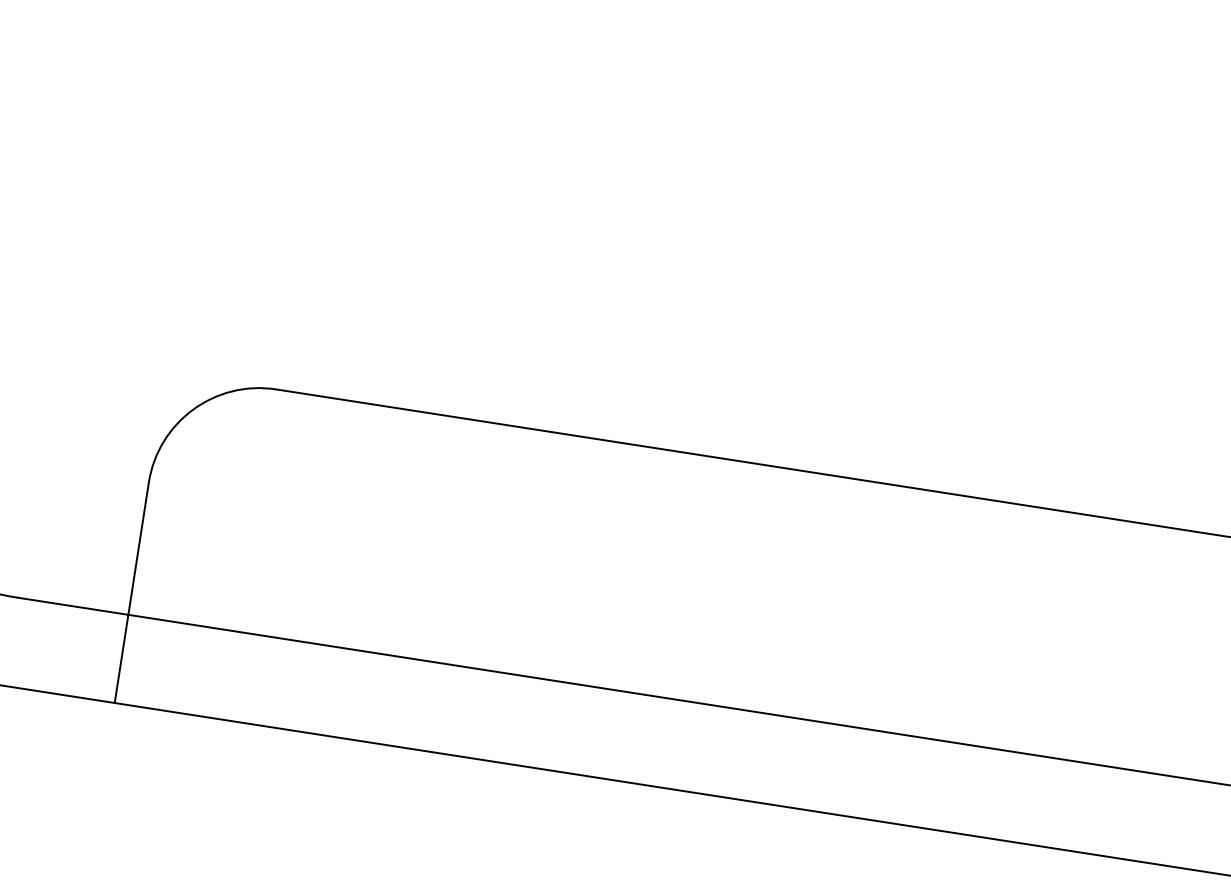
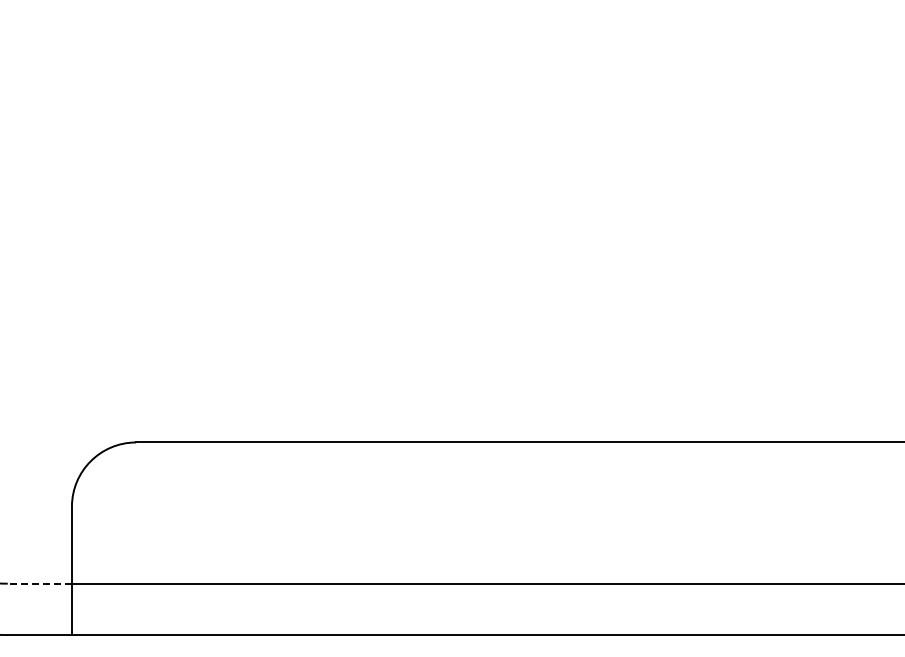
line: (72, 605) -> (39, 583), solid -> dashed

